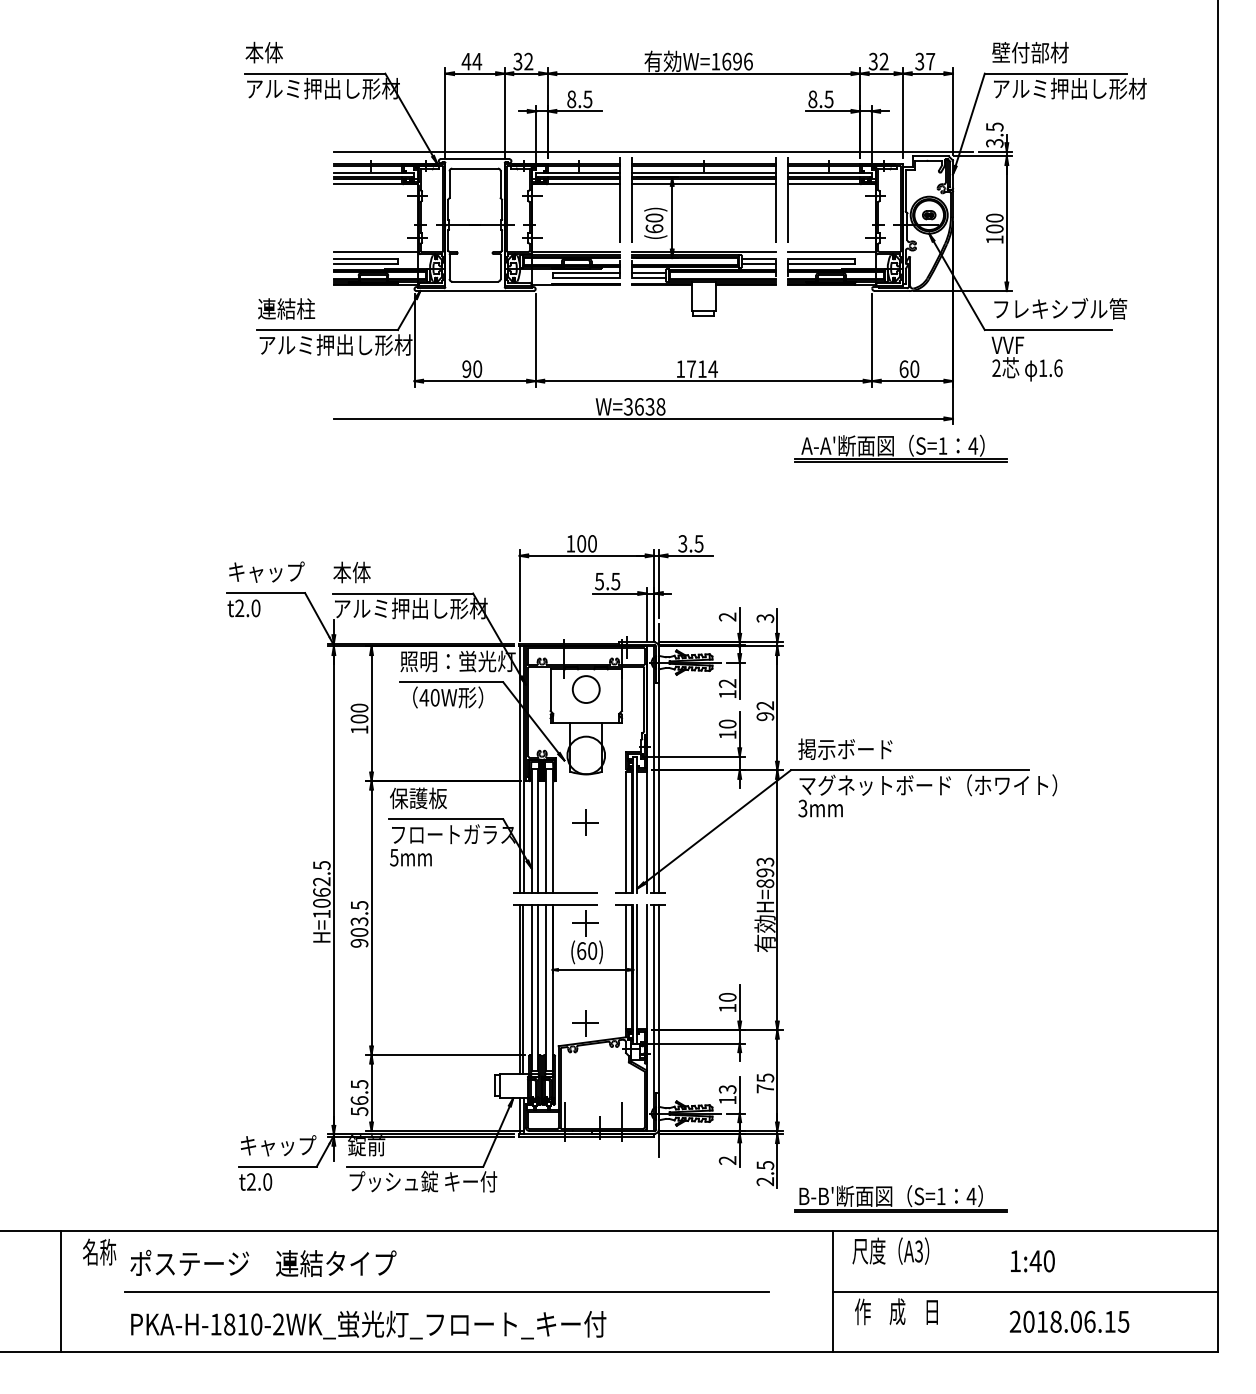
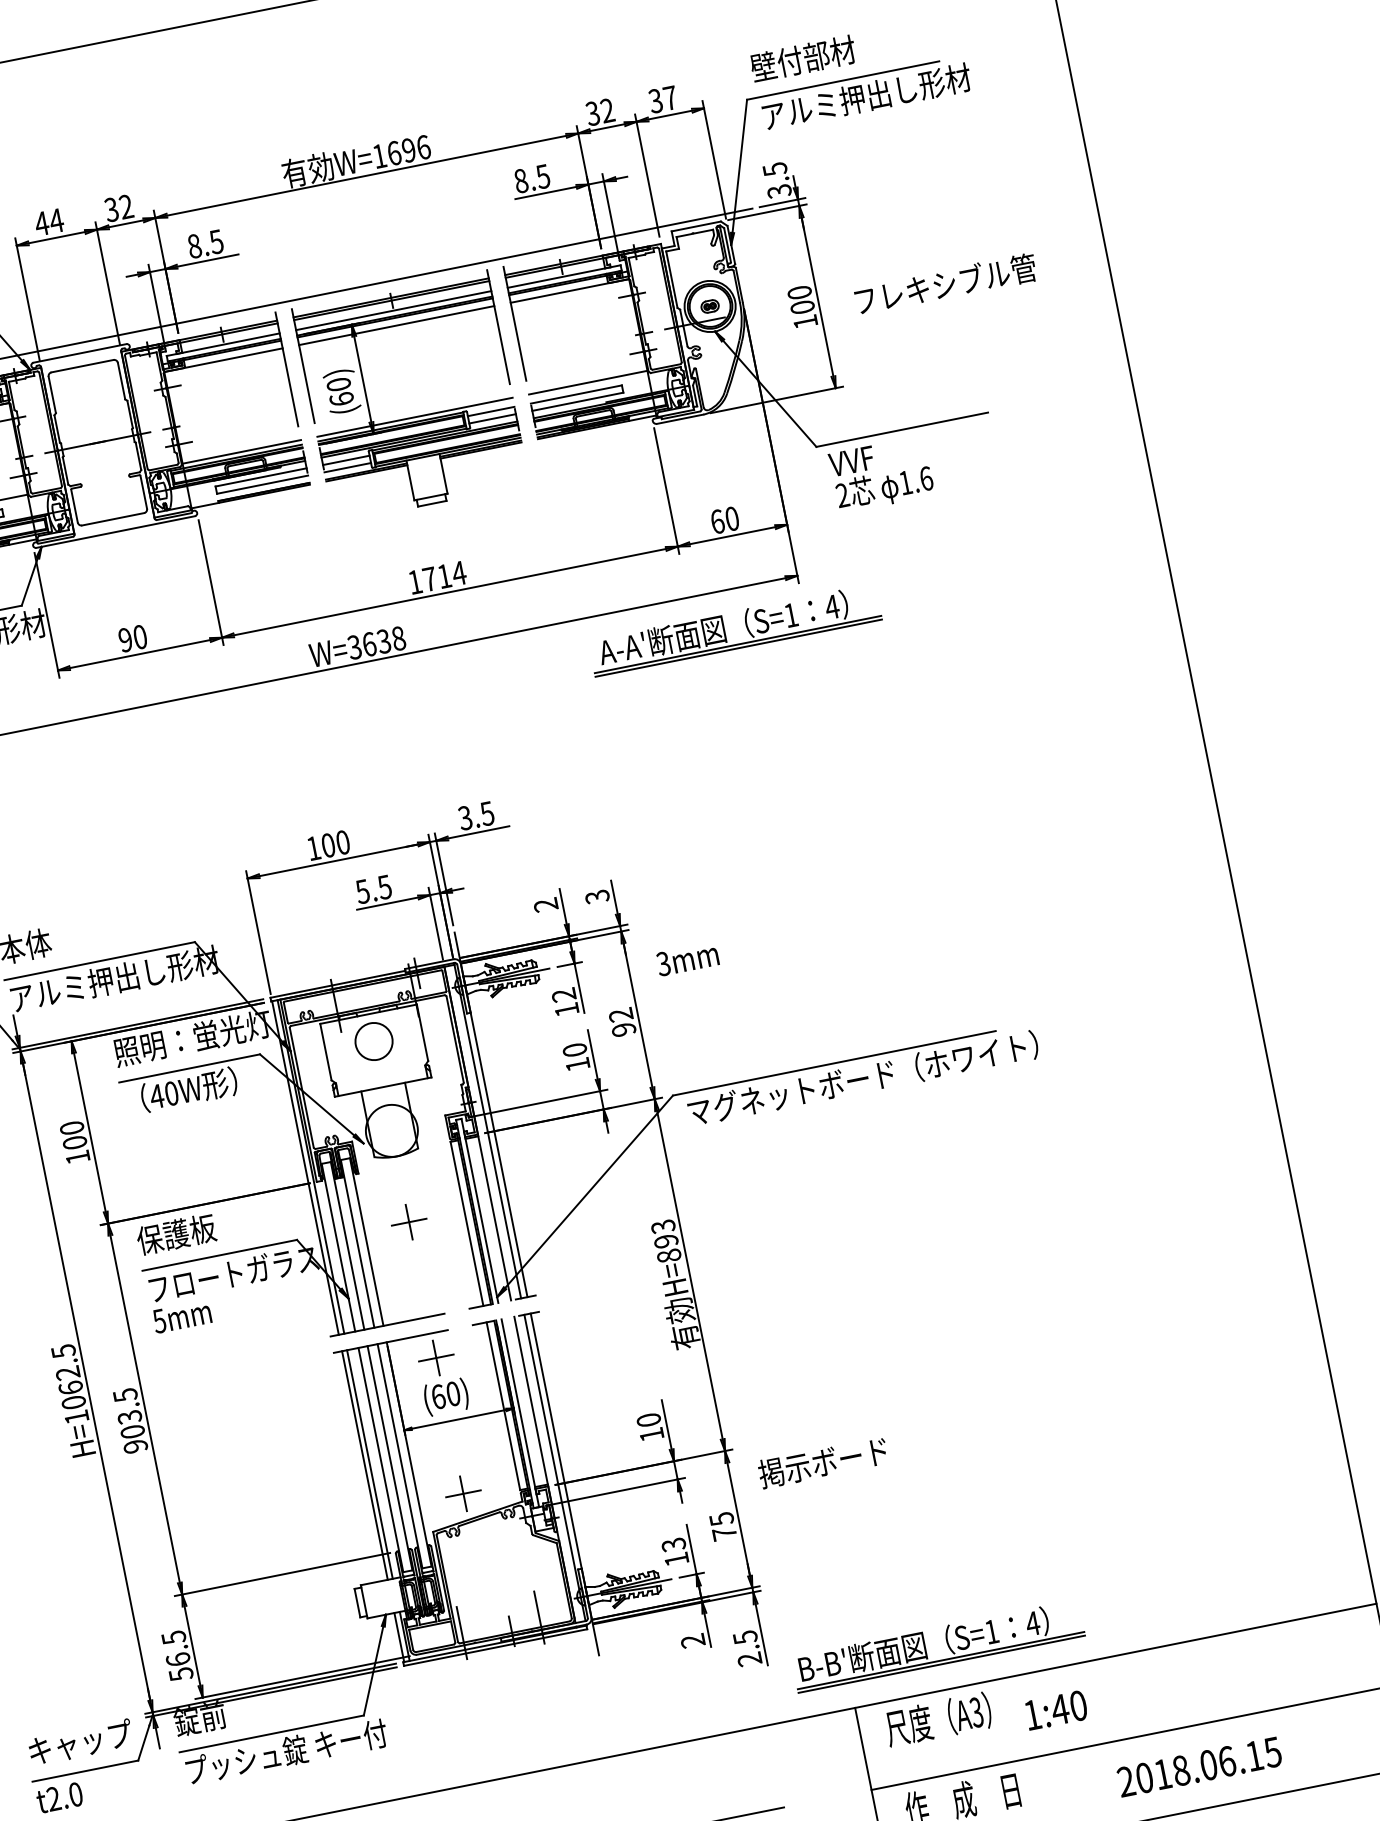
text: (1060, 308) -> (945, 283), moved
text: (845, 748) -> (823, 1461), moved
text: (820, 808) -> (687, 959), moved
text: (1032, 1261) -> (1055, 1710), moved

